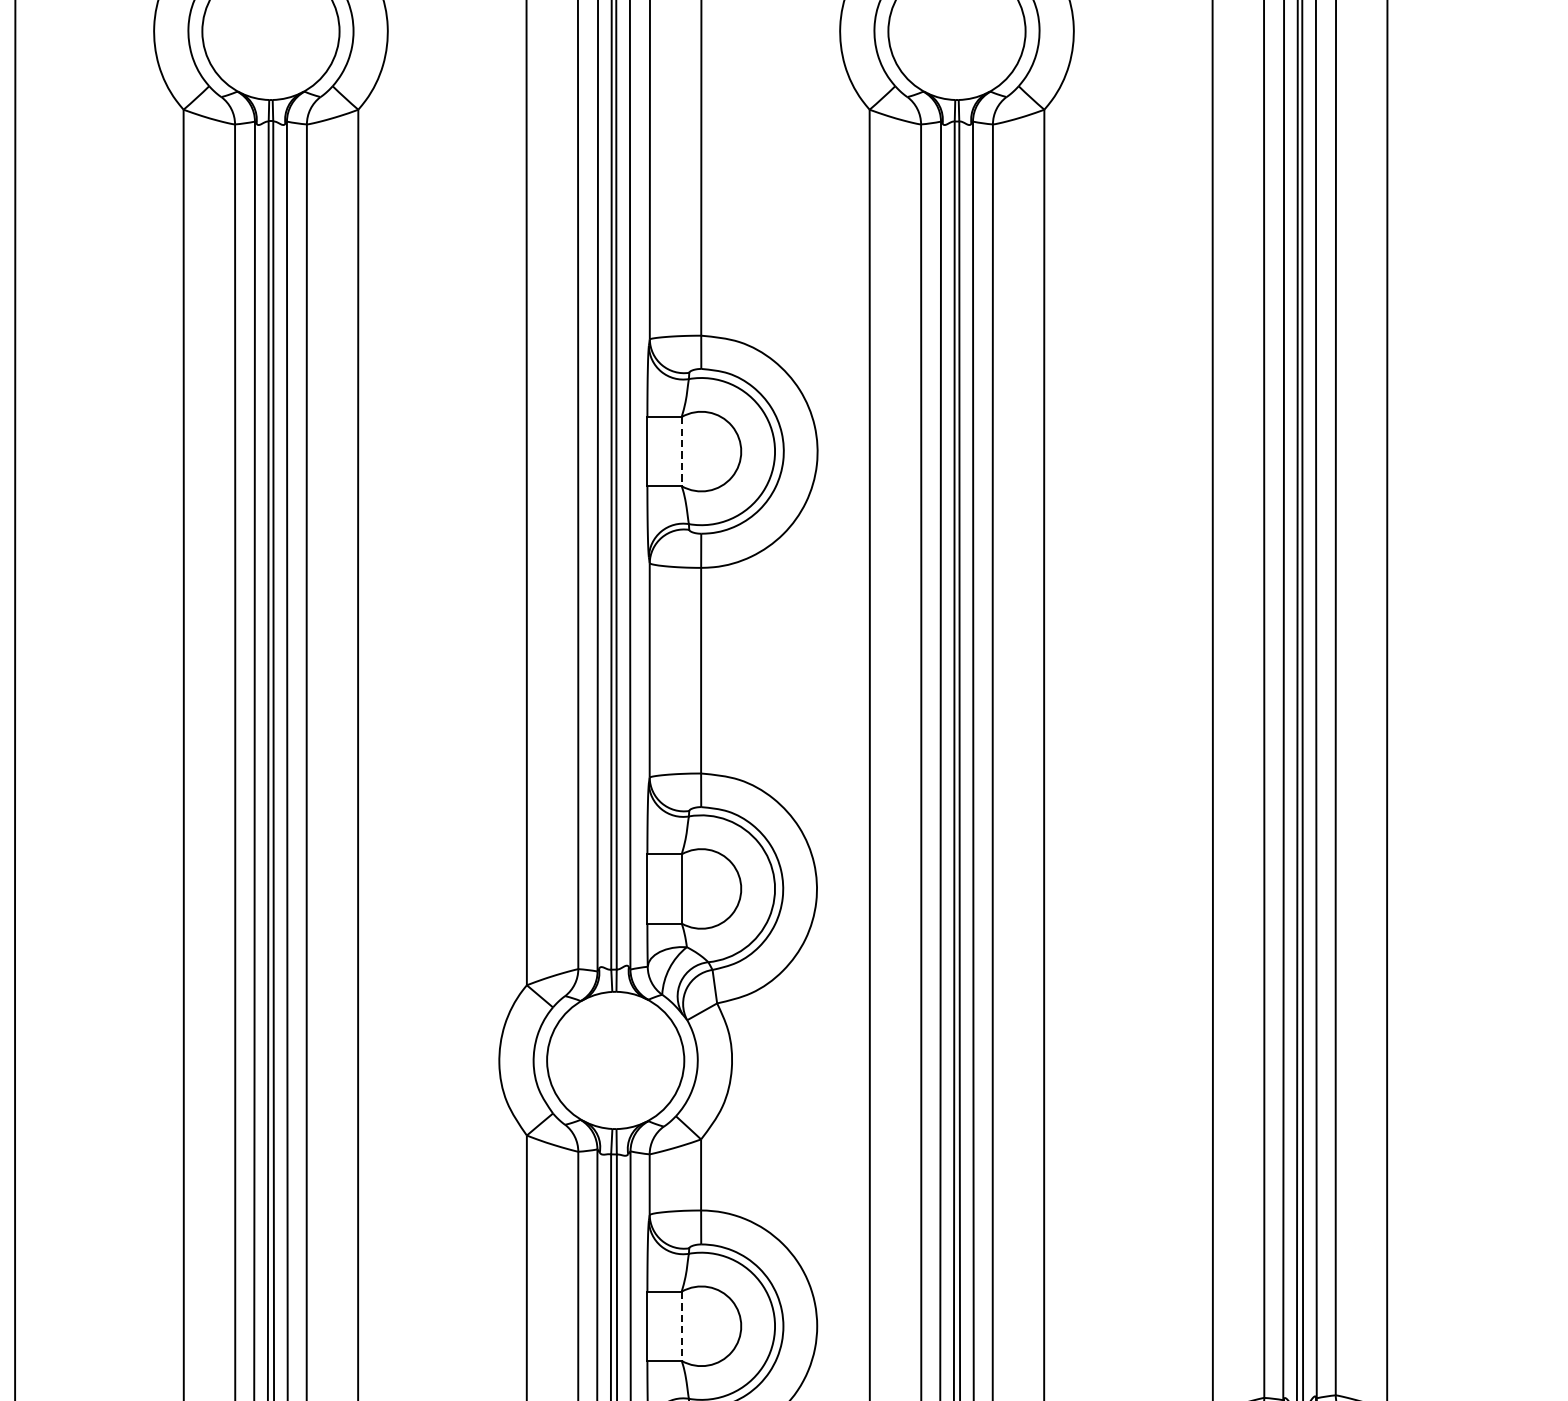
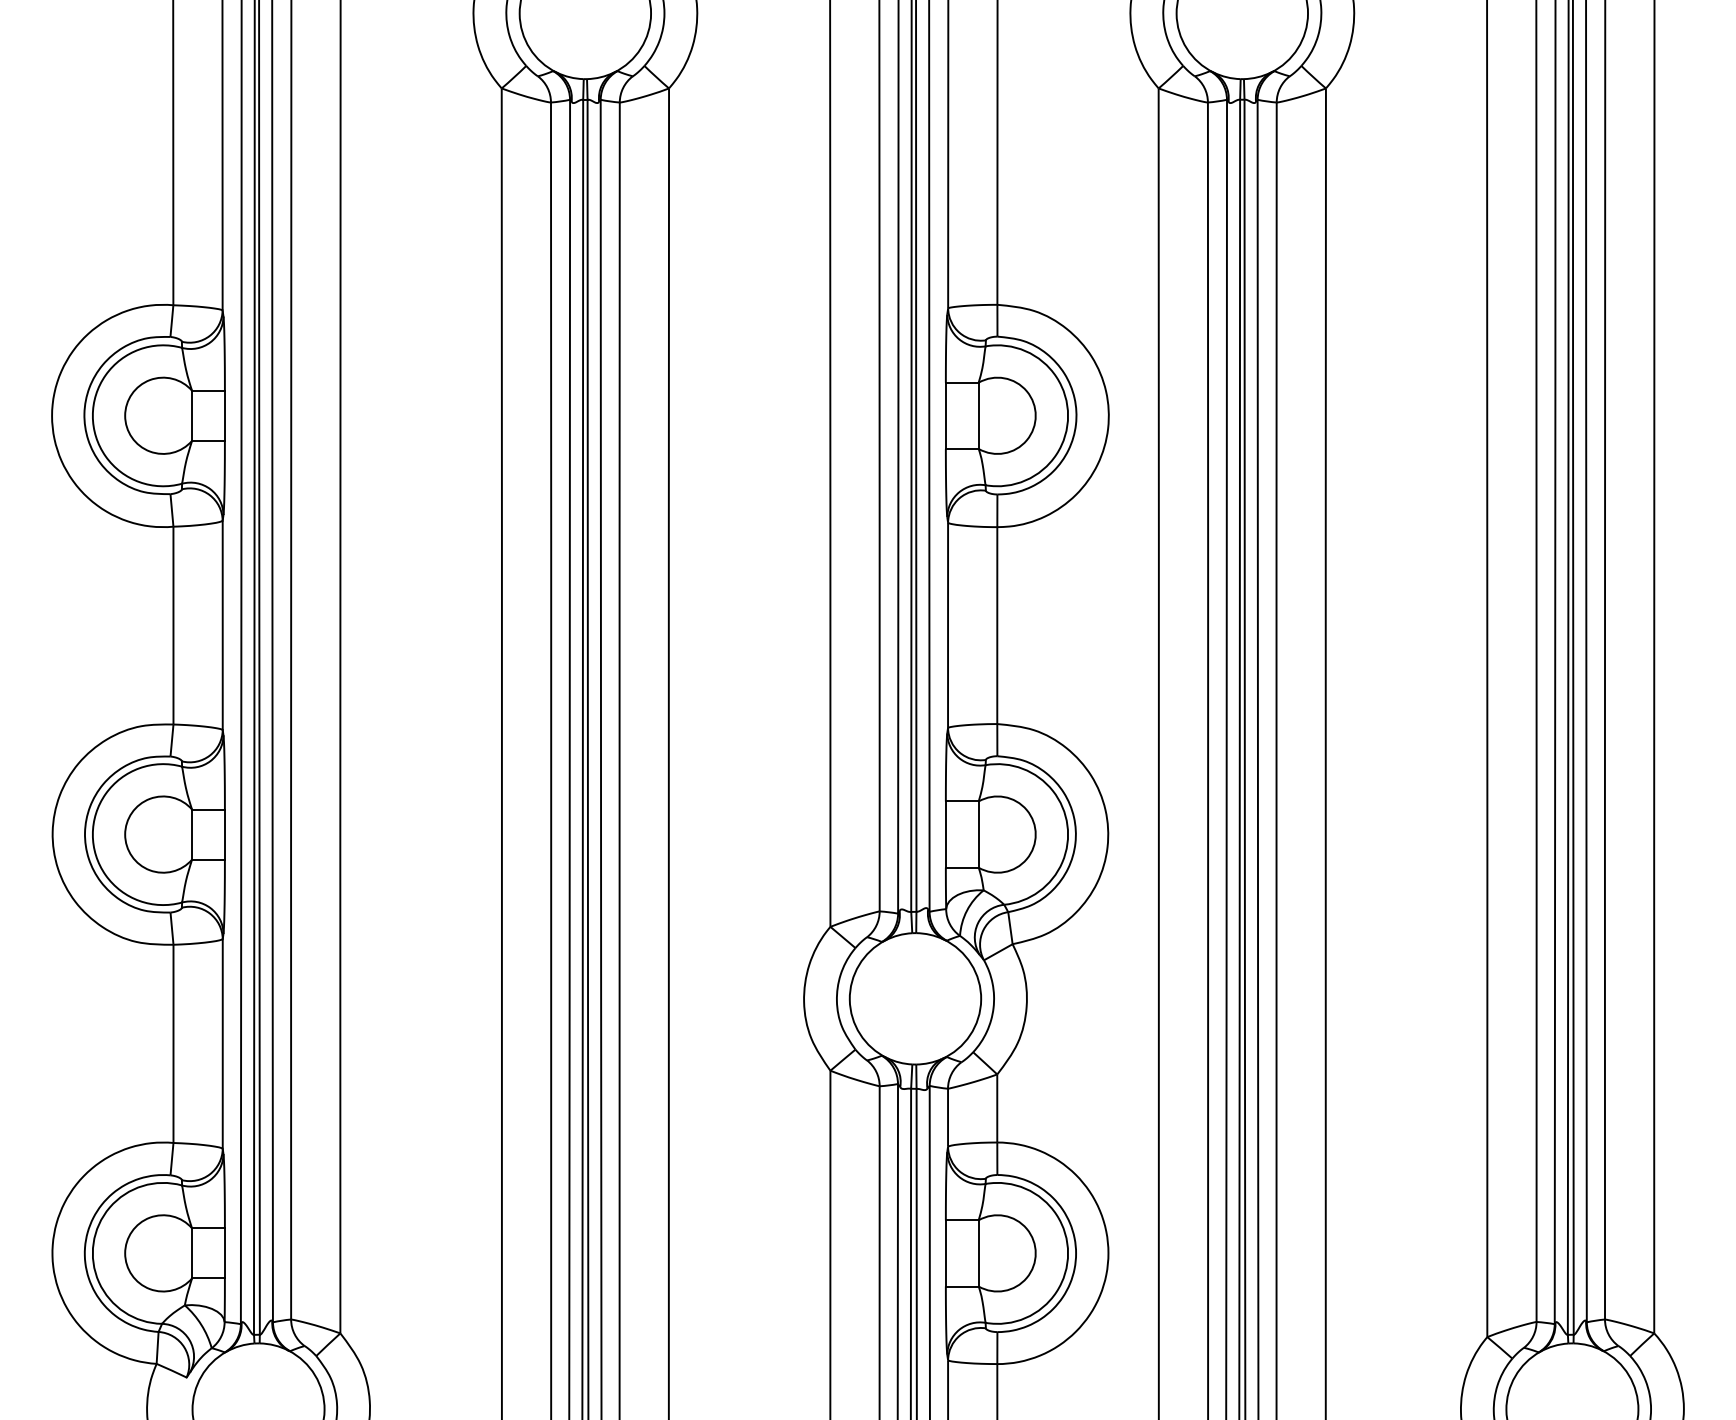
line: (681, 452) -> (978, 416), dashed -> solid
line: (681, 1326) -> (978, 1253), dashed -> solid

